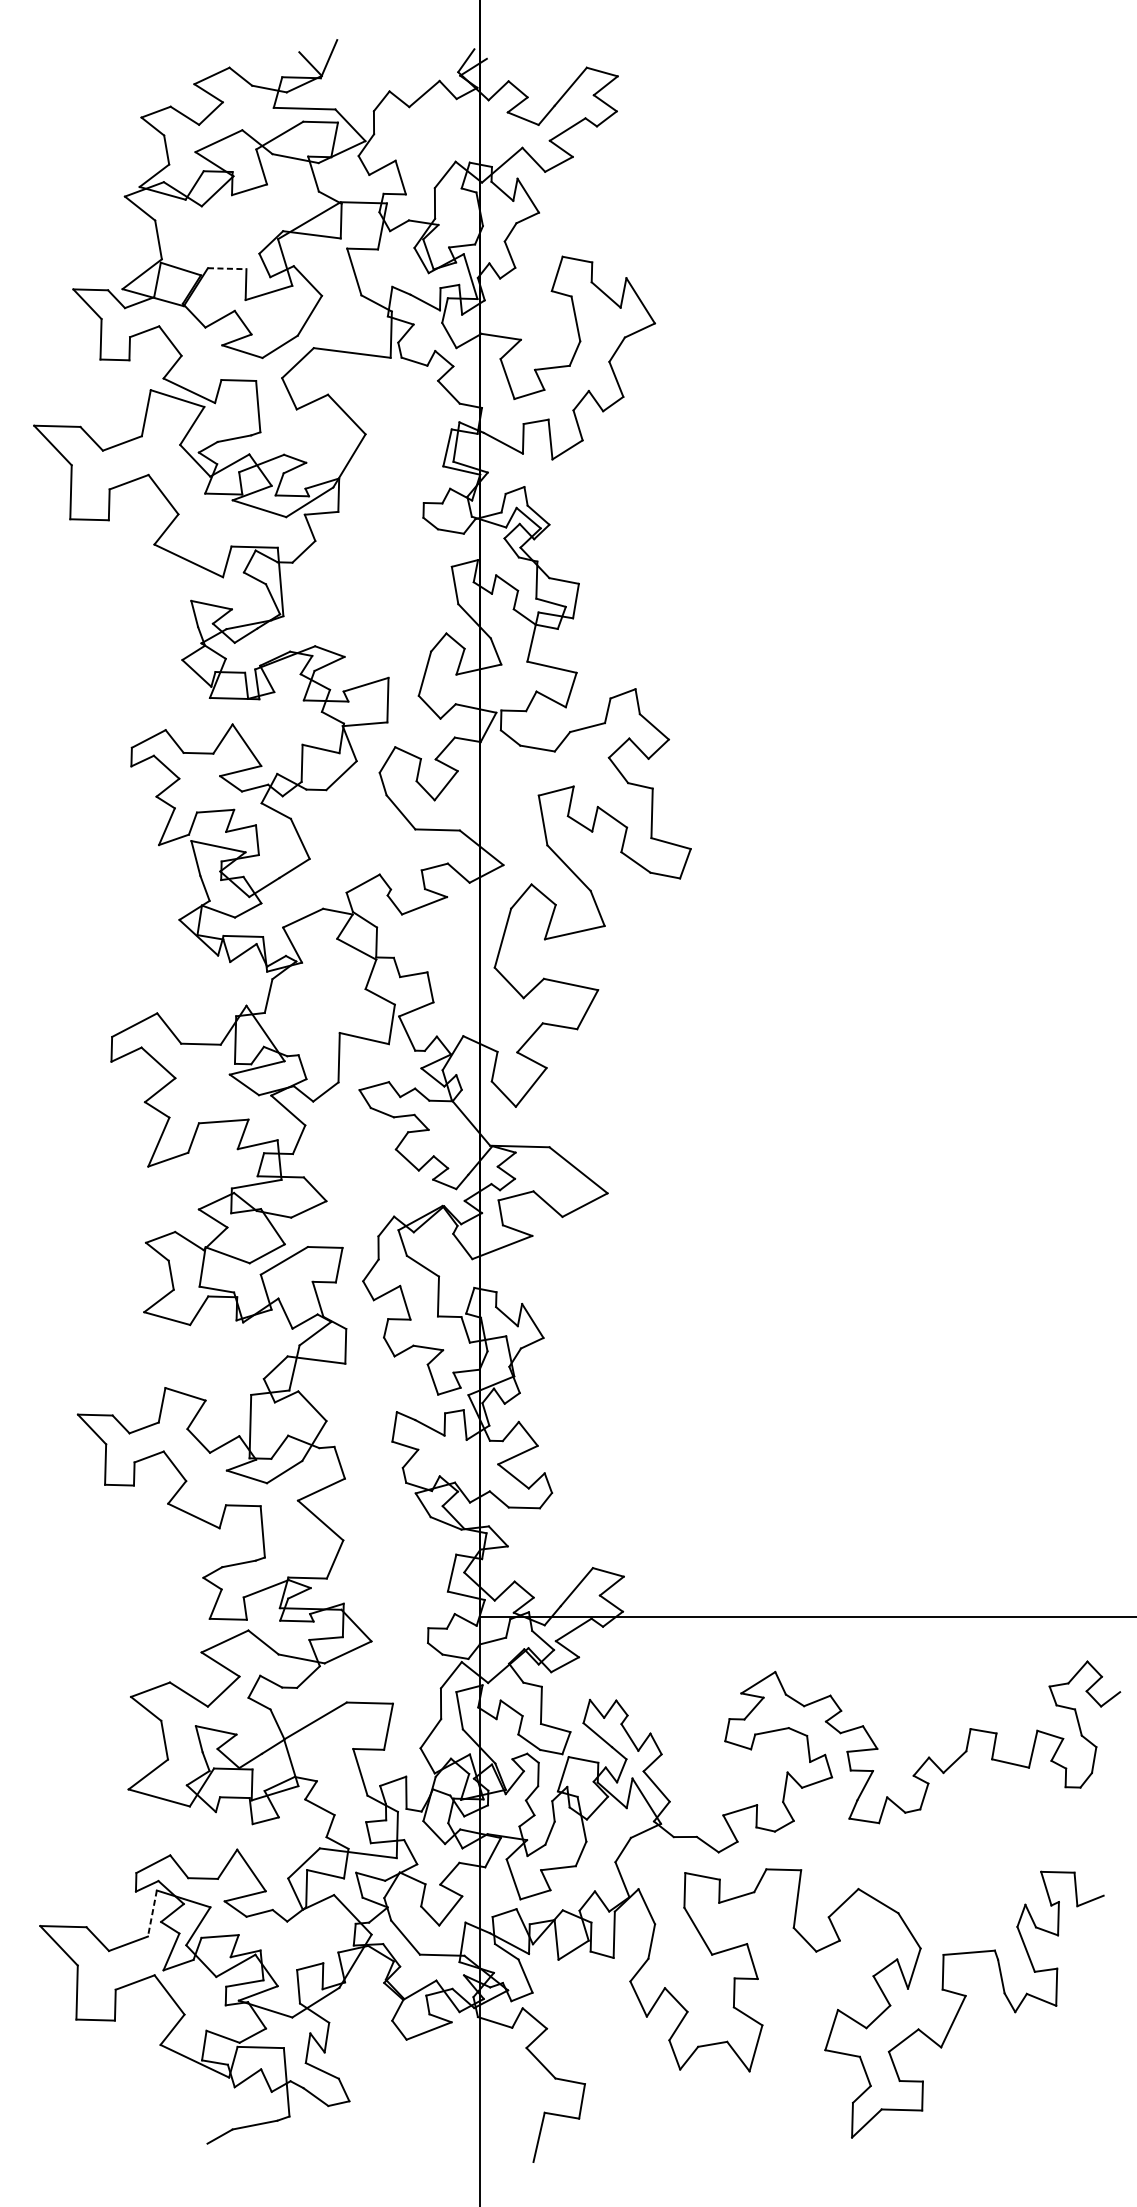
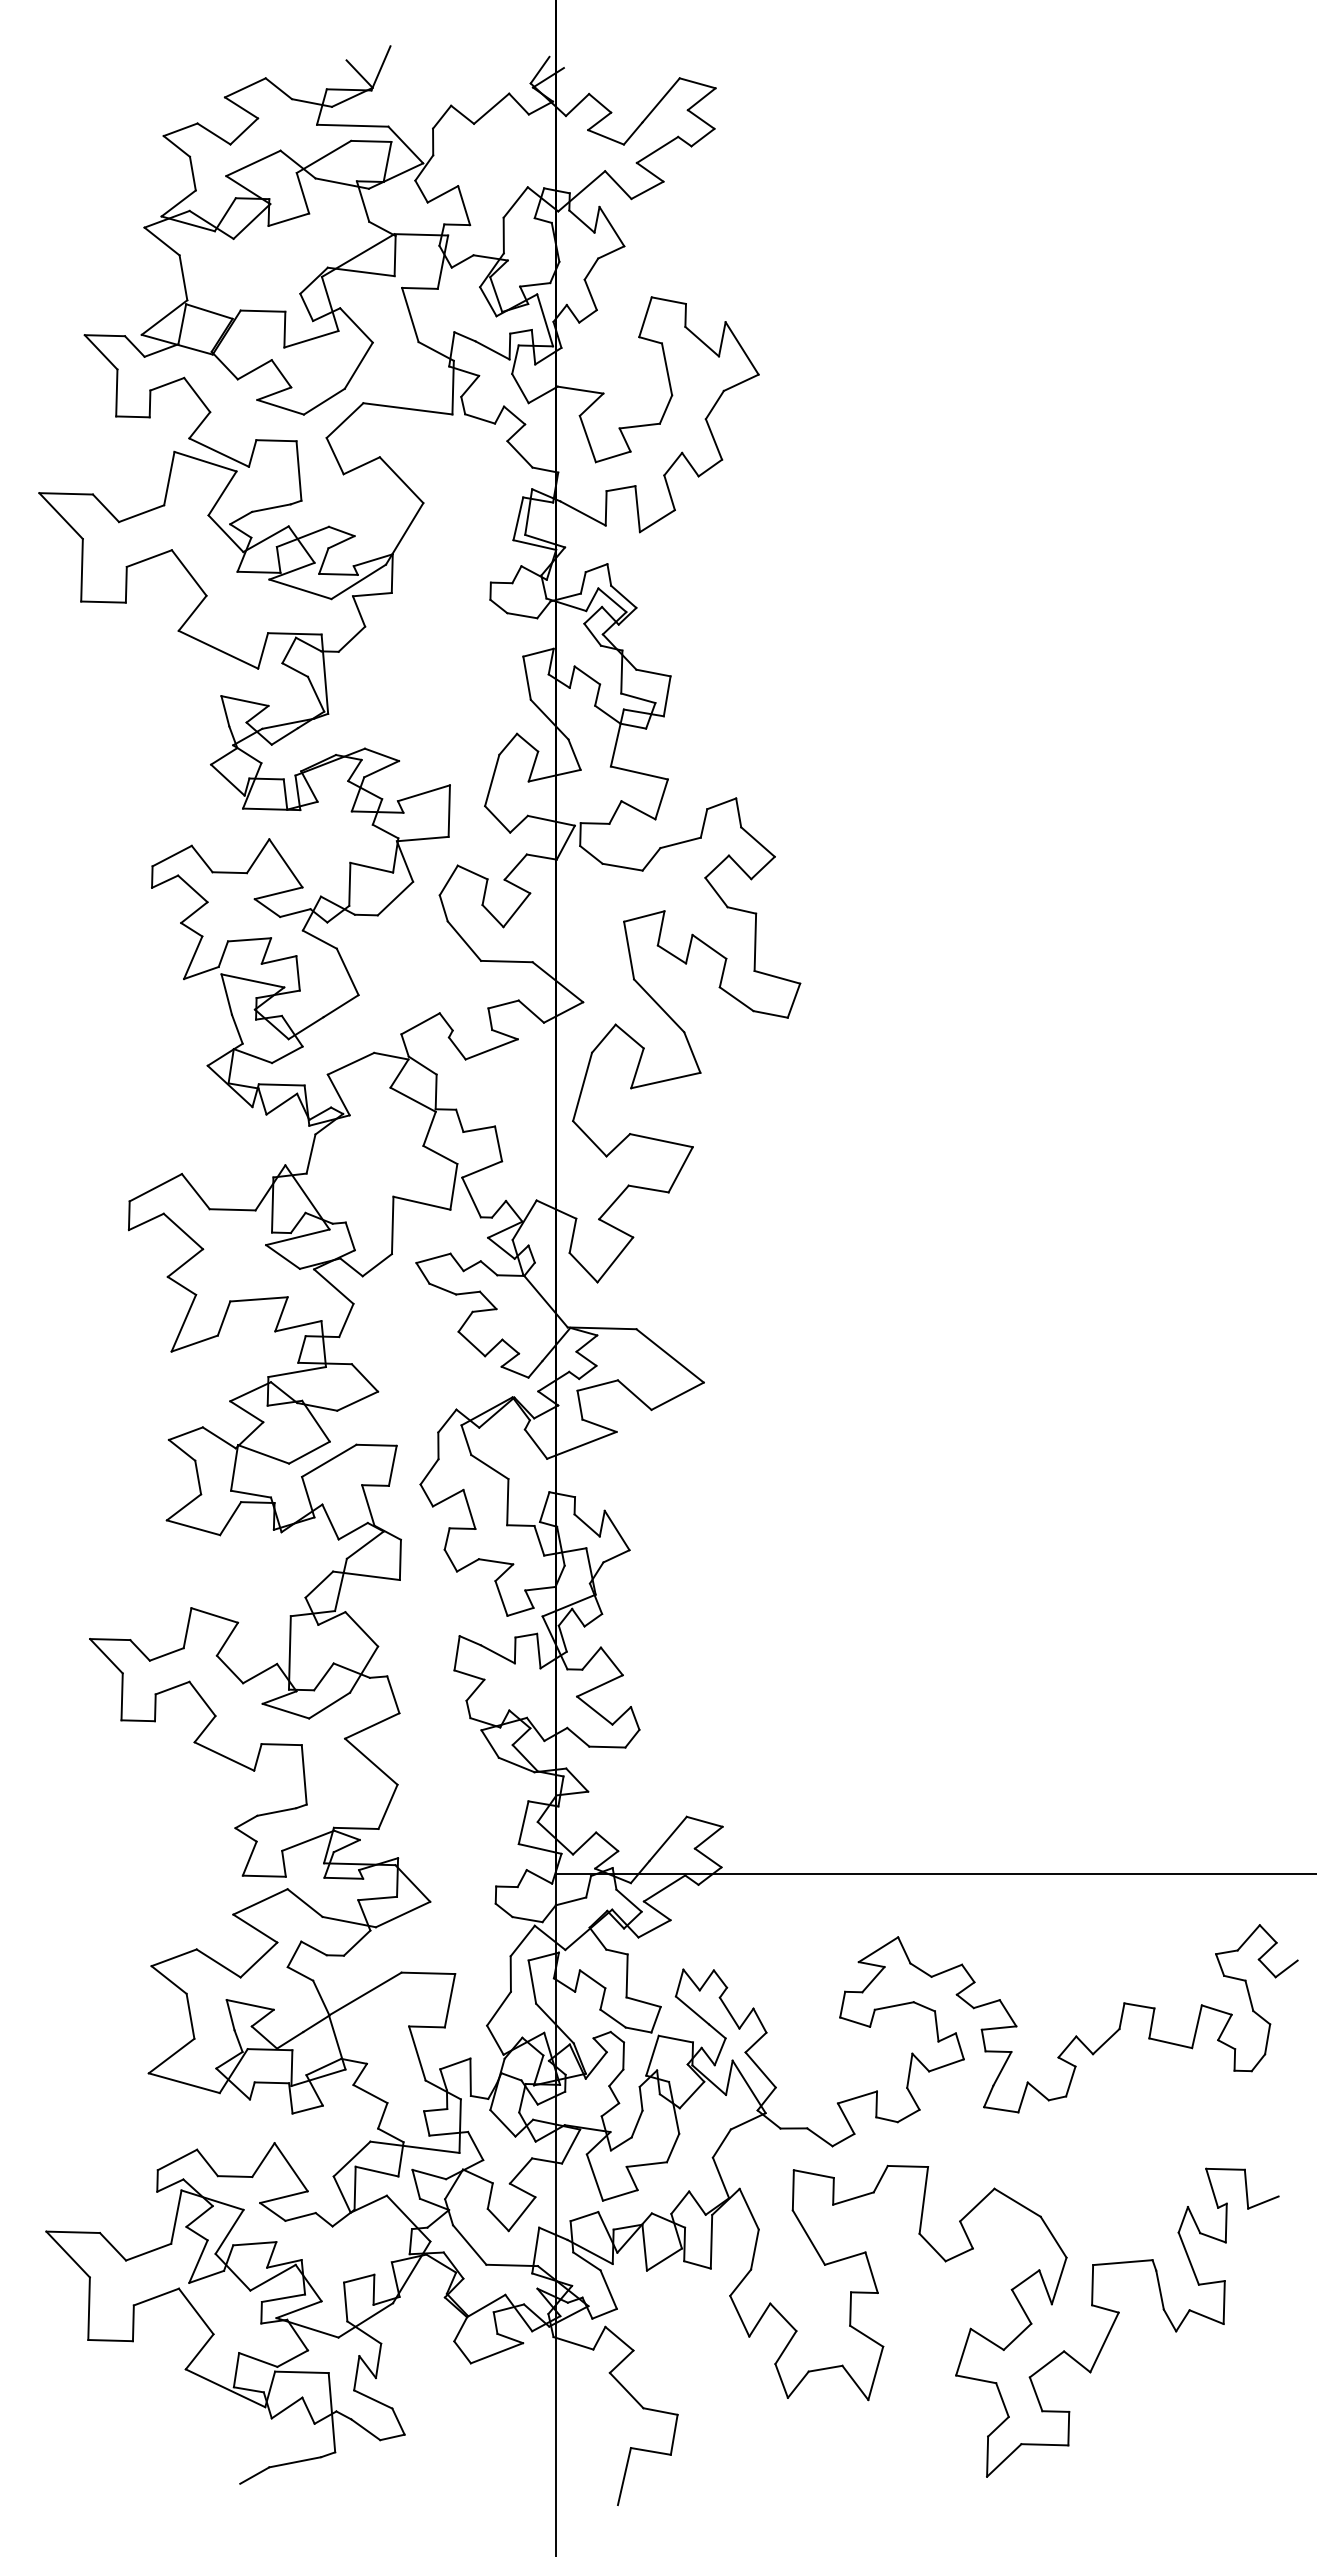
line: (227, 268) -> (263, 311), dashed -> solid
line: (152, 1913) -> (176, 2217), dashed -> solid

